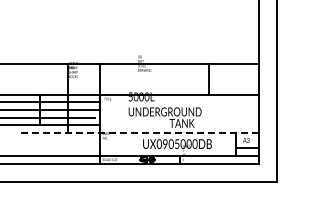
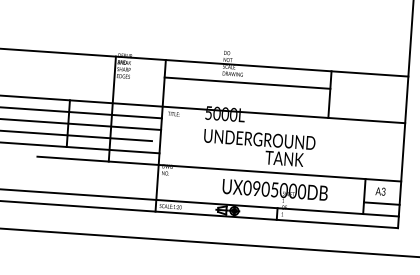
line: (154, 75) -> (247, 82), added
line: (140, 132) -> (220, 168), dashed -> solid

